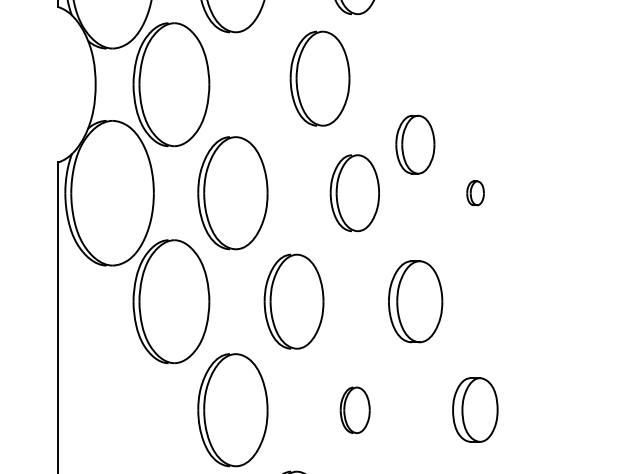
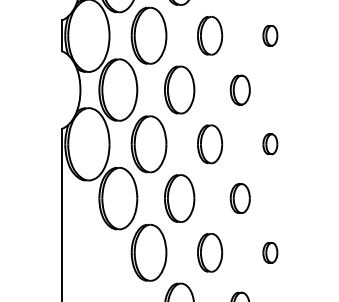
part: (319, 77) -> (179, 89), moved
part: (413, 143) -> (239, 89), moved
part: (475, 193) -> (270, 144), size x1.67
part: (413, 301) -> (239, 198), size x0.71
part: (355, 409) -> (210, 252), size x1.67
part: (475, 409) -> (270, 252), size x0.62

